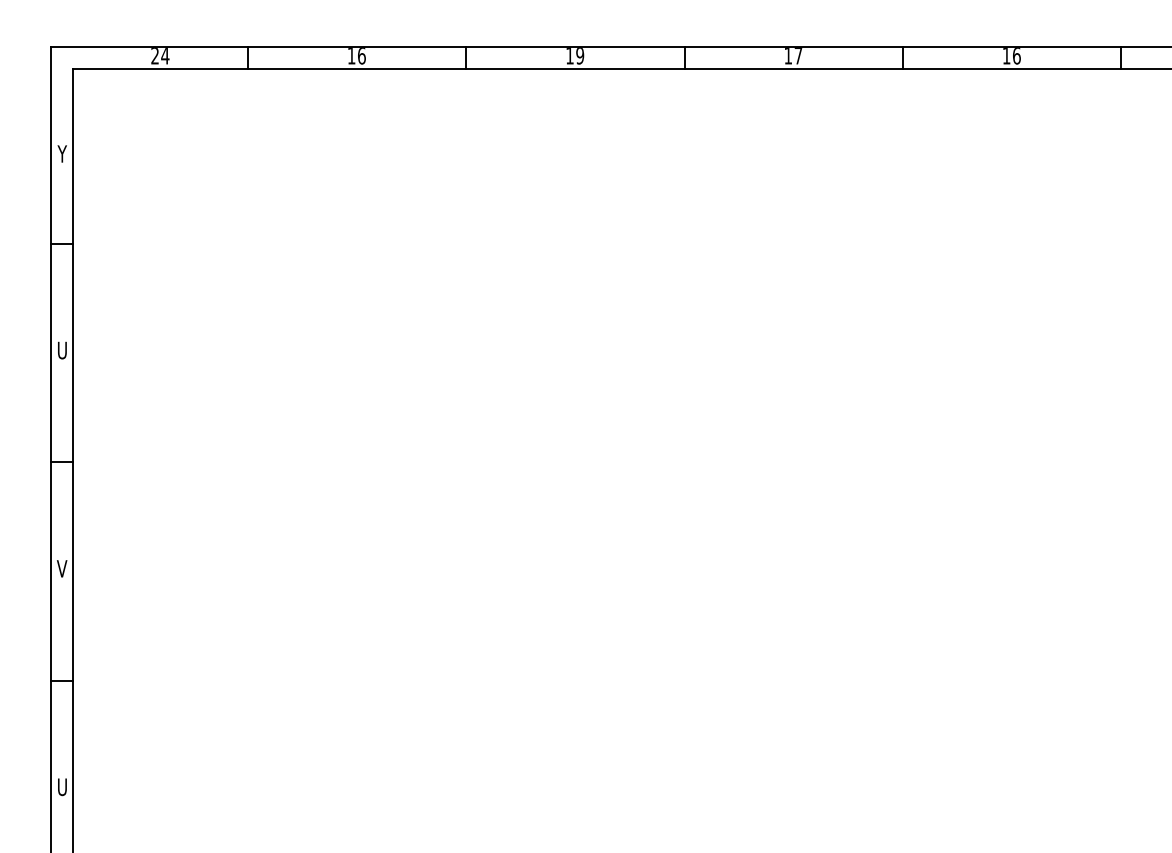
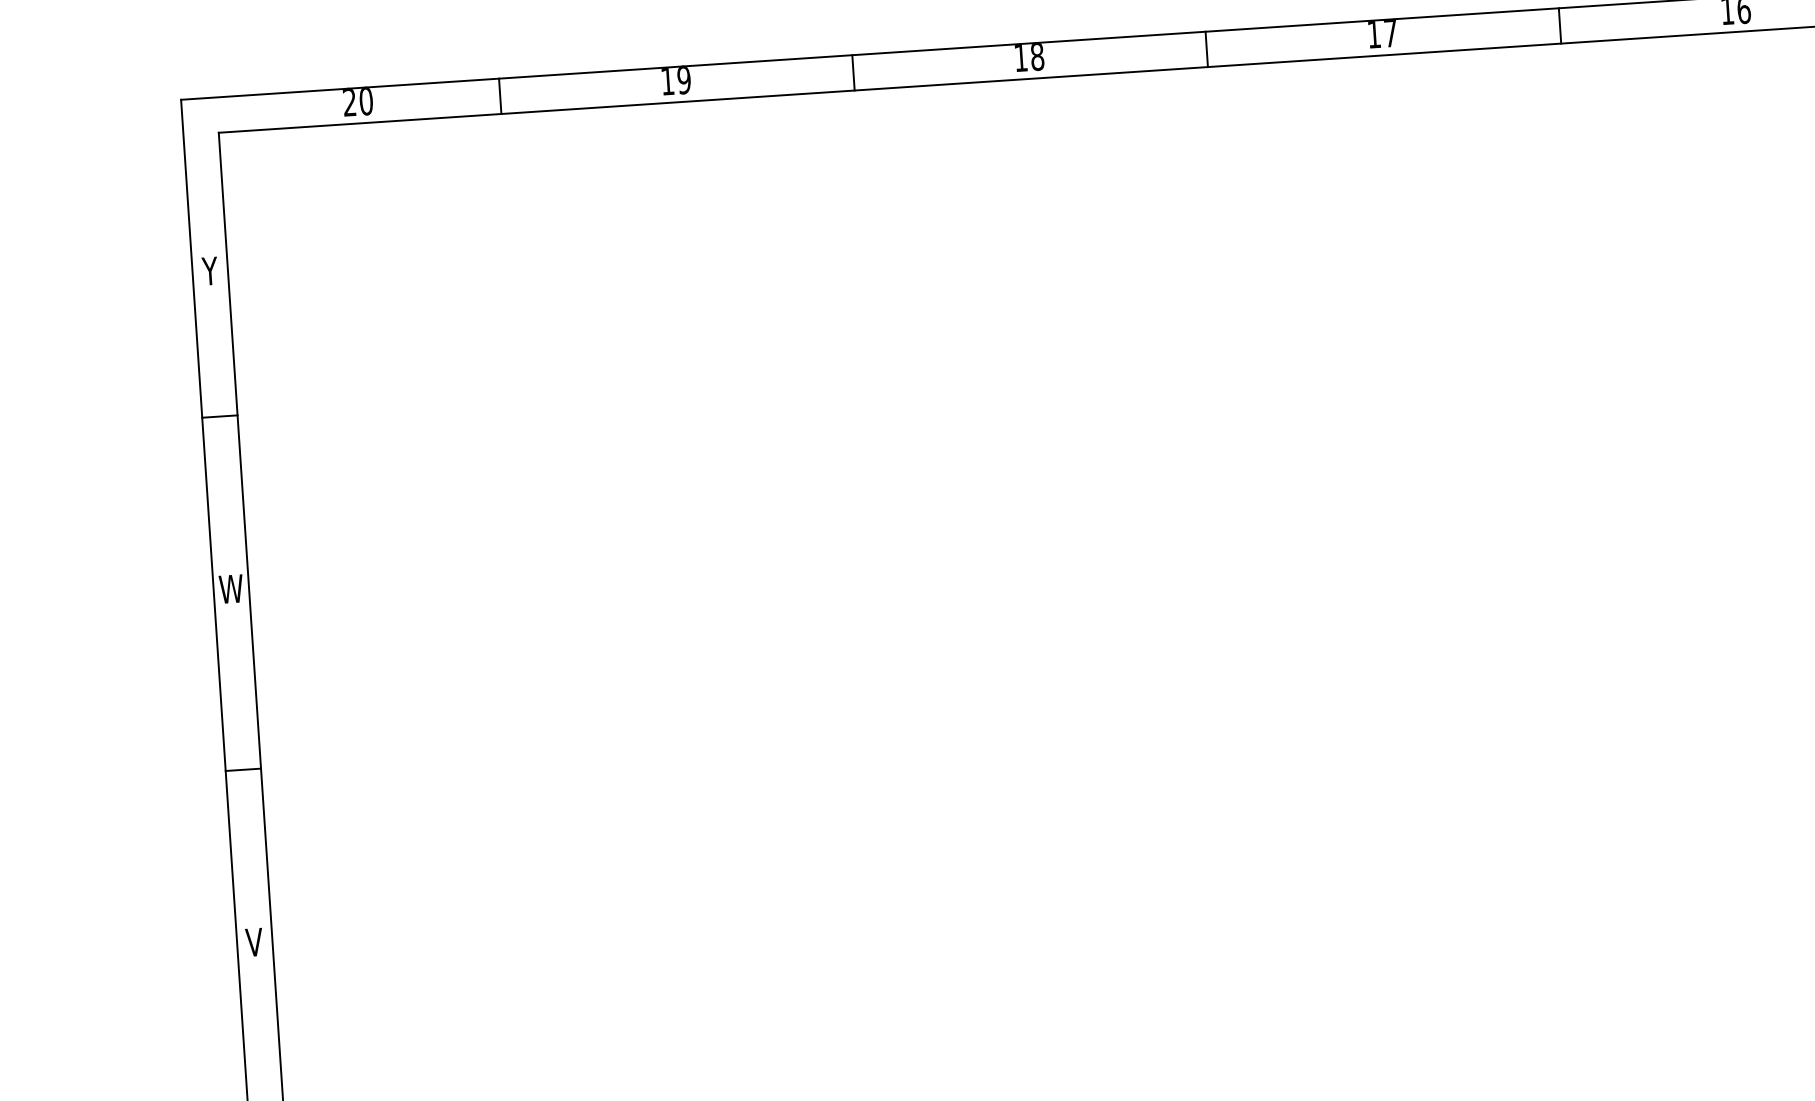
text: (165, 56) -> (366, 102), 24 -> 20
text: (361, 56) -> (683, 81), 16 -> 19
text: (580, 56) -> (1038, 57), 19 -> 18
text: (62, 350) -> (231, 589), U -> W

